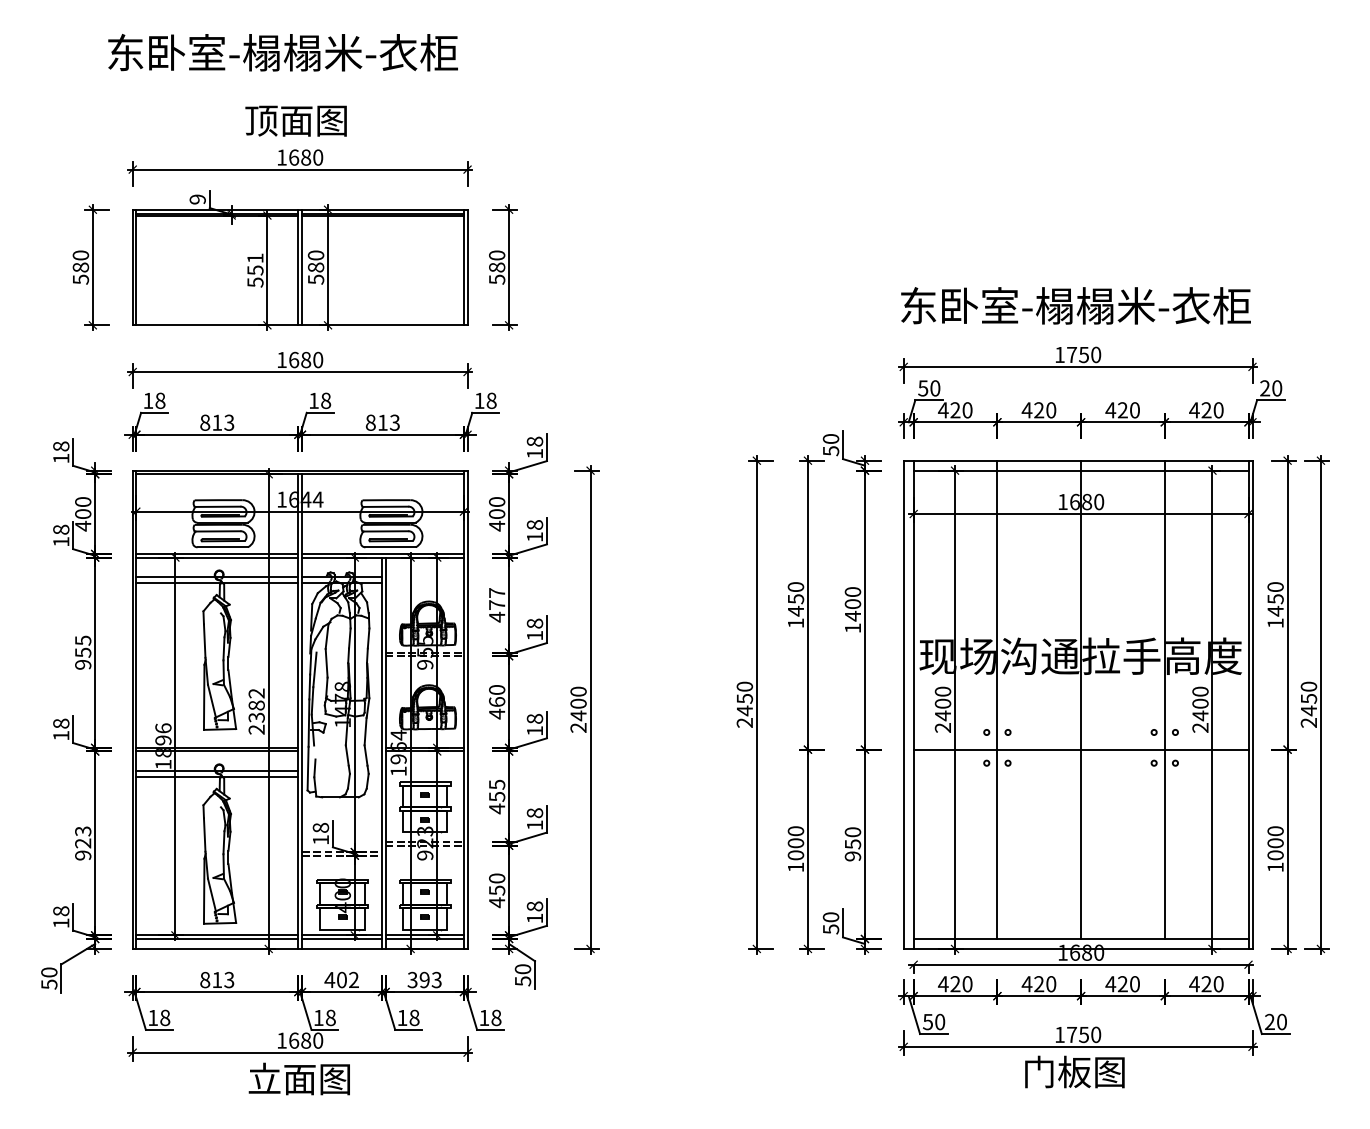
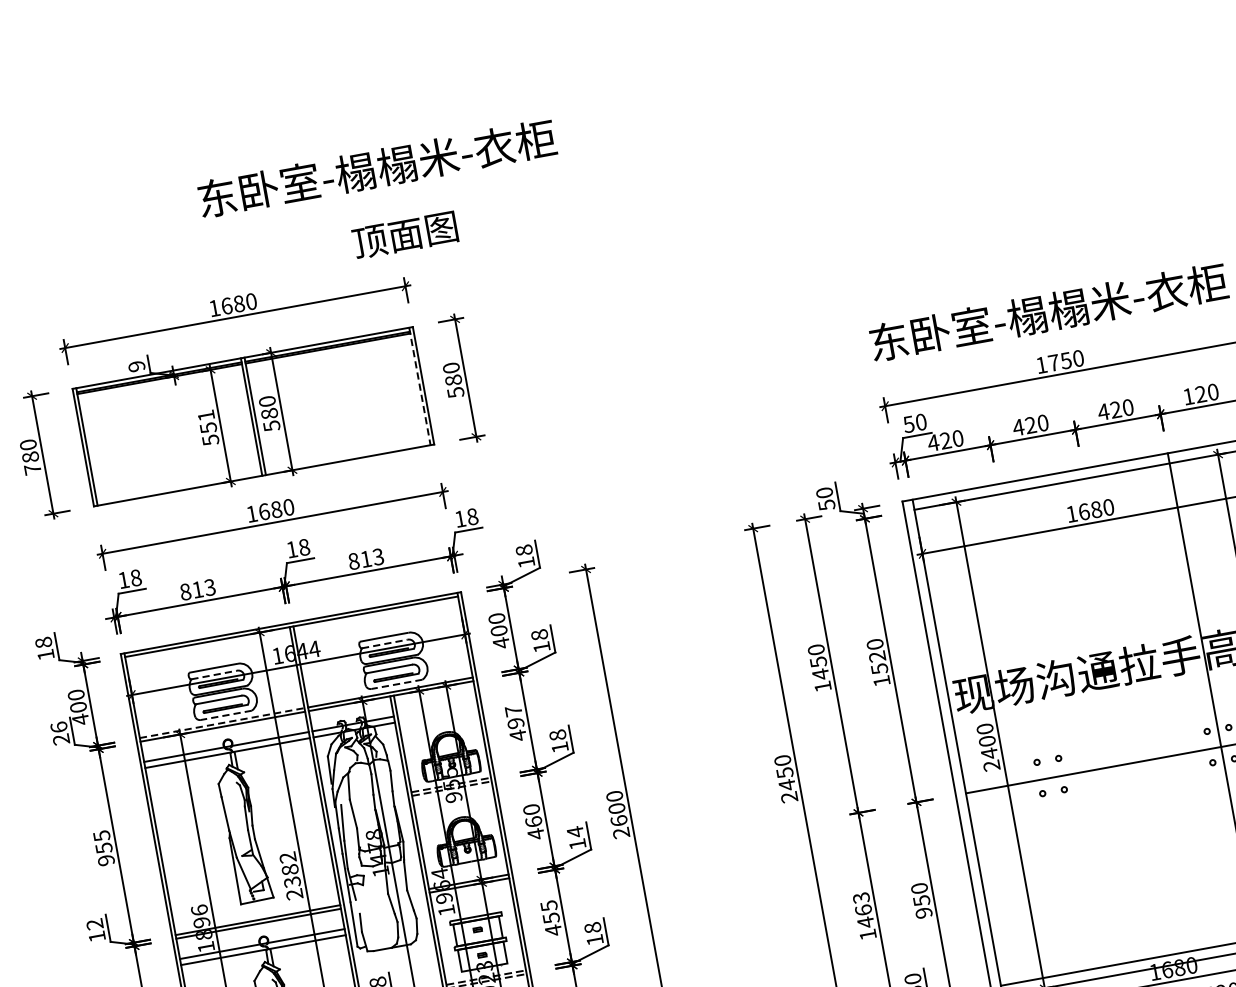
text: (282, 52) -> (376, 168), moved
text: (295, 120) -> (404, 234), moved
line: (463, 267) -> (419, 386), solid -> dashed
text: (81, 279) -> (33, 469), 580 -> 780
text: (1194, 410) -> (1188, 396), 420 -> 120
line: (218, 506) -> (214, 674), solid -> dashed
line: (386, 506) -> (385, 643), solid -> dashed
text: (61, 535) -> (60, 733), 18 -> 26
line: (222, 547) -> (226, 715), solid -> dashed
line: (390, 547) -> (396, 684), solid -> dashed
line: (217, 553) -> (222, 722), solid -> dashed
text: (497, 605) -> (516, 723), 477 -> 497
text: (852, 610) -> (878, 663), 1400 -> 1520
line: (997, 699) -> (1041, 726), removed
line: (1081, 699) -> (1127, 711), removed
text: (578, 715) -> (619, 820), 2400 -> 2600
text: (534, 718) -> (574, 831), 18 -> 14
text: (61, 723) -> (95, 924), 18 -> 12
text: (795, 843) -> (863, 910), 1000 -> 1463

